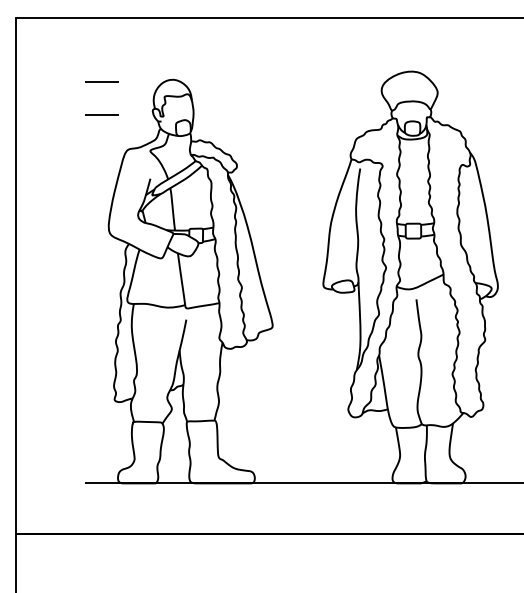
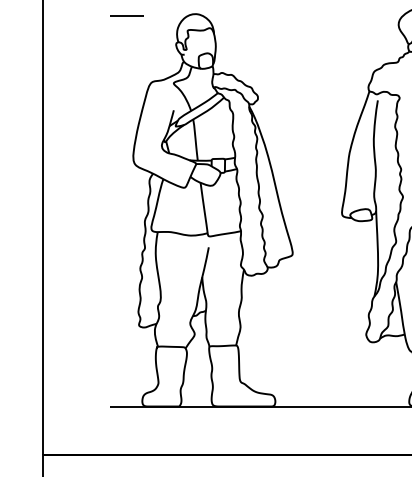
line: (101, 114) -> (126, 47), removed

